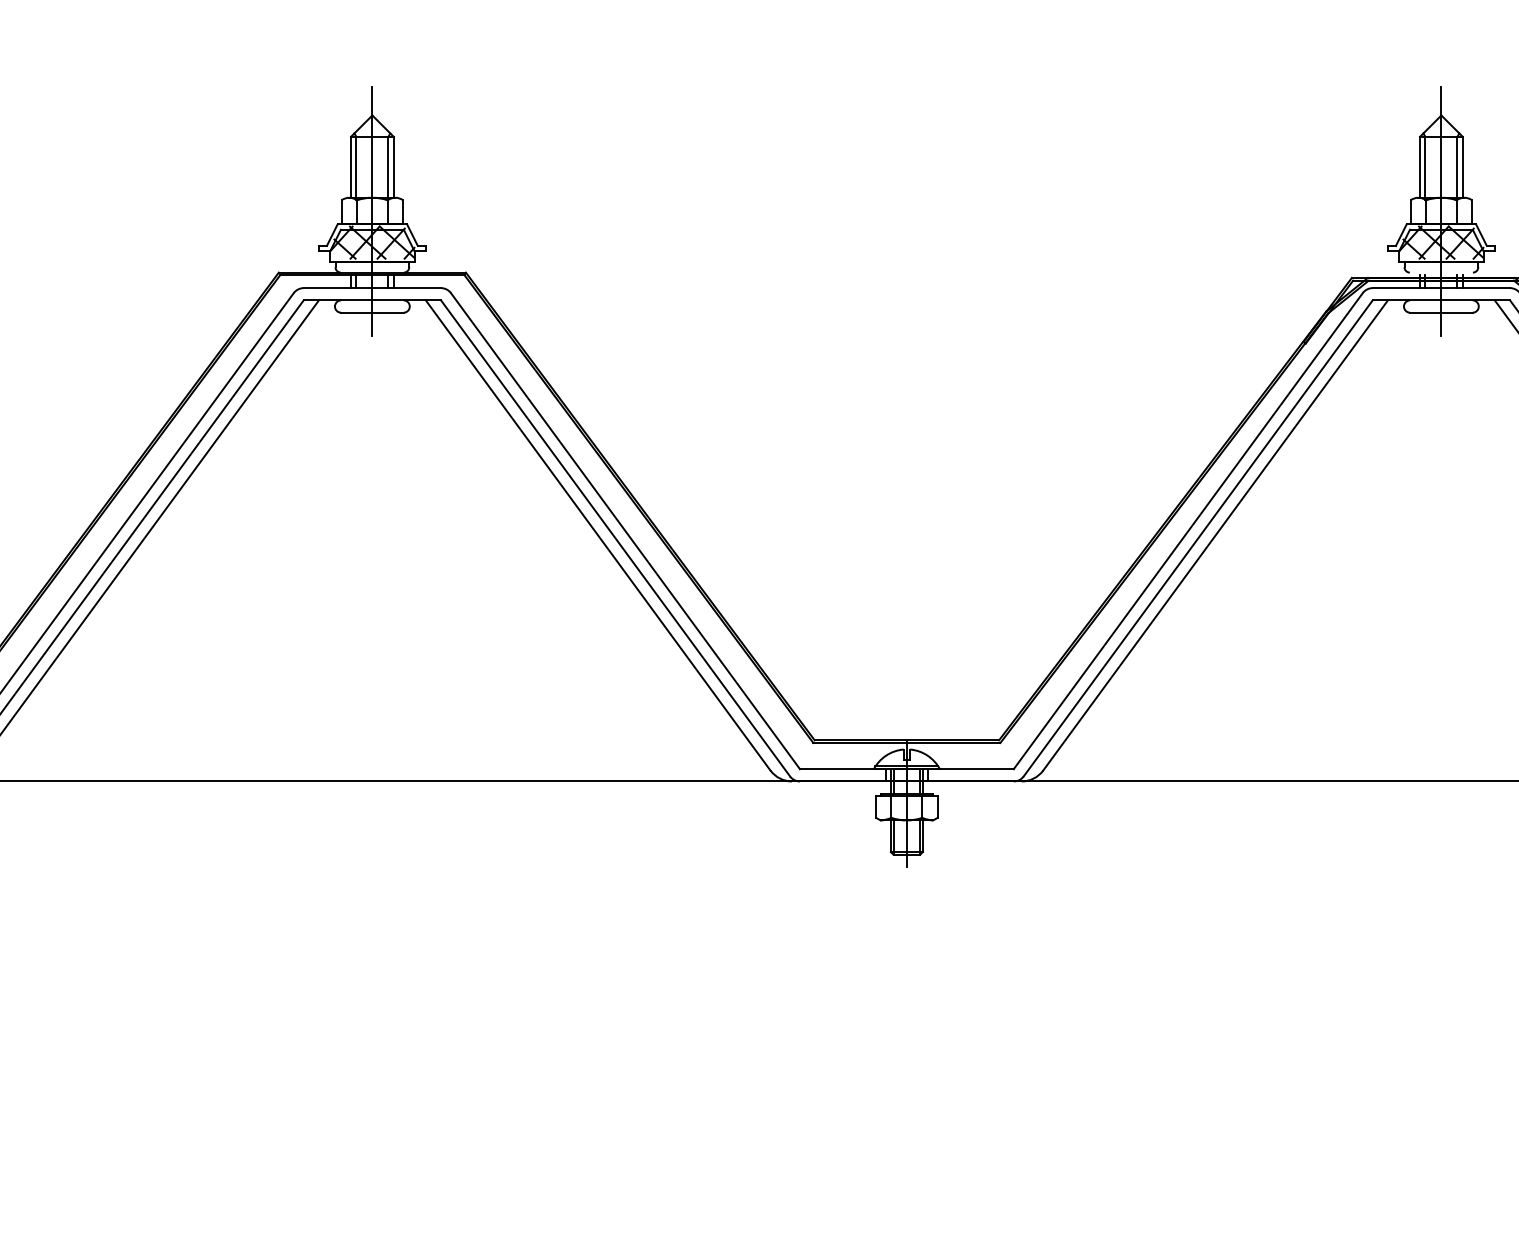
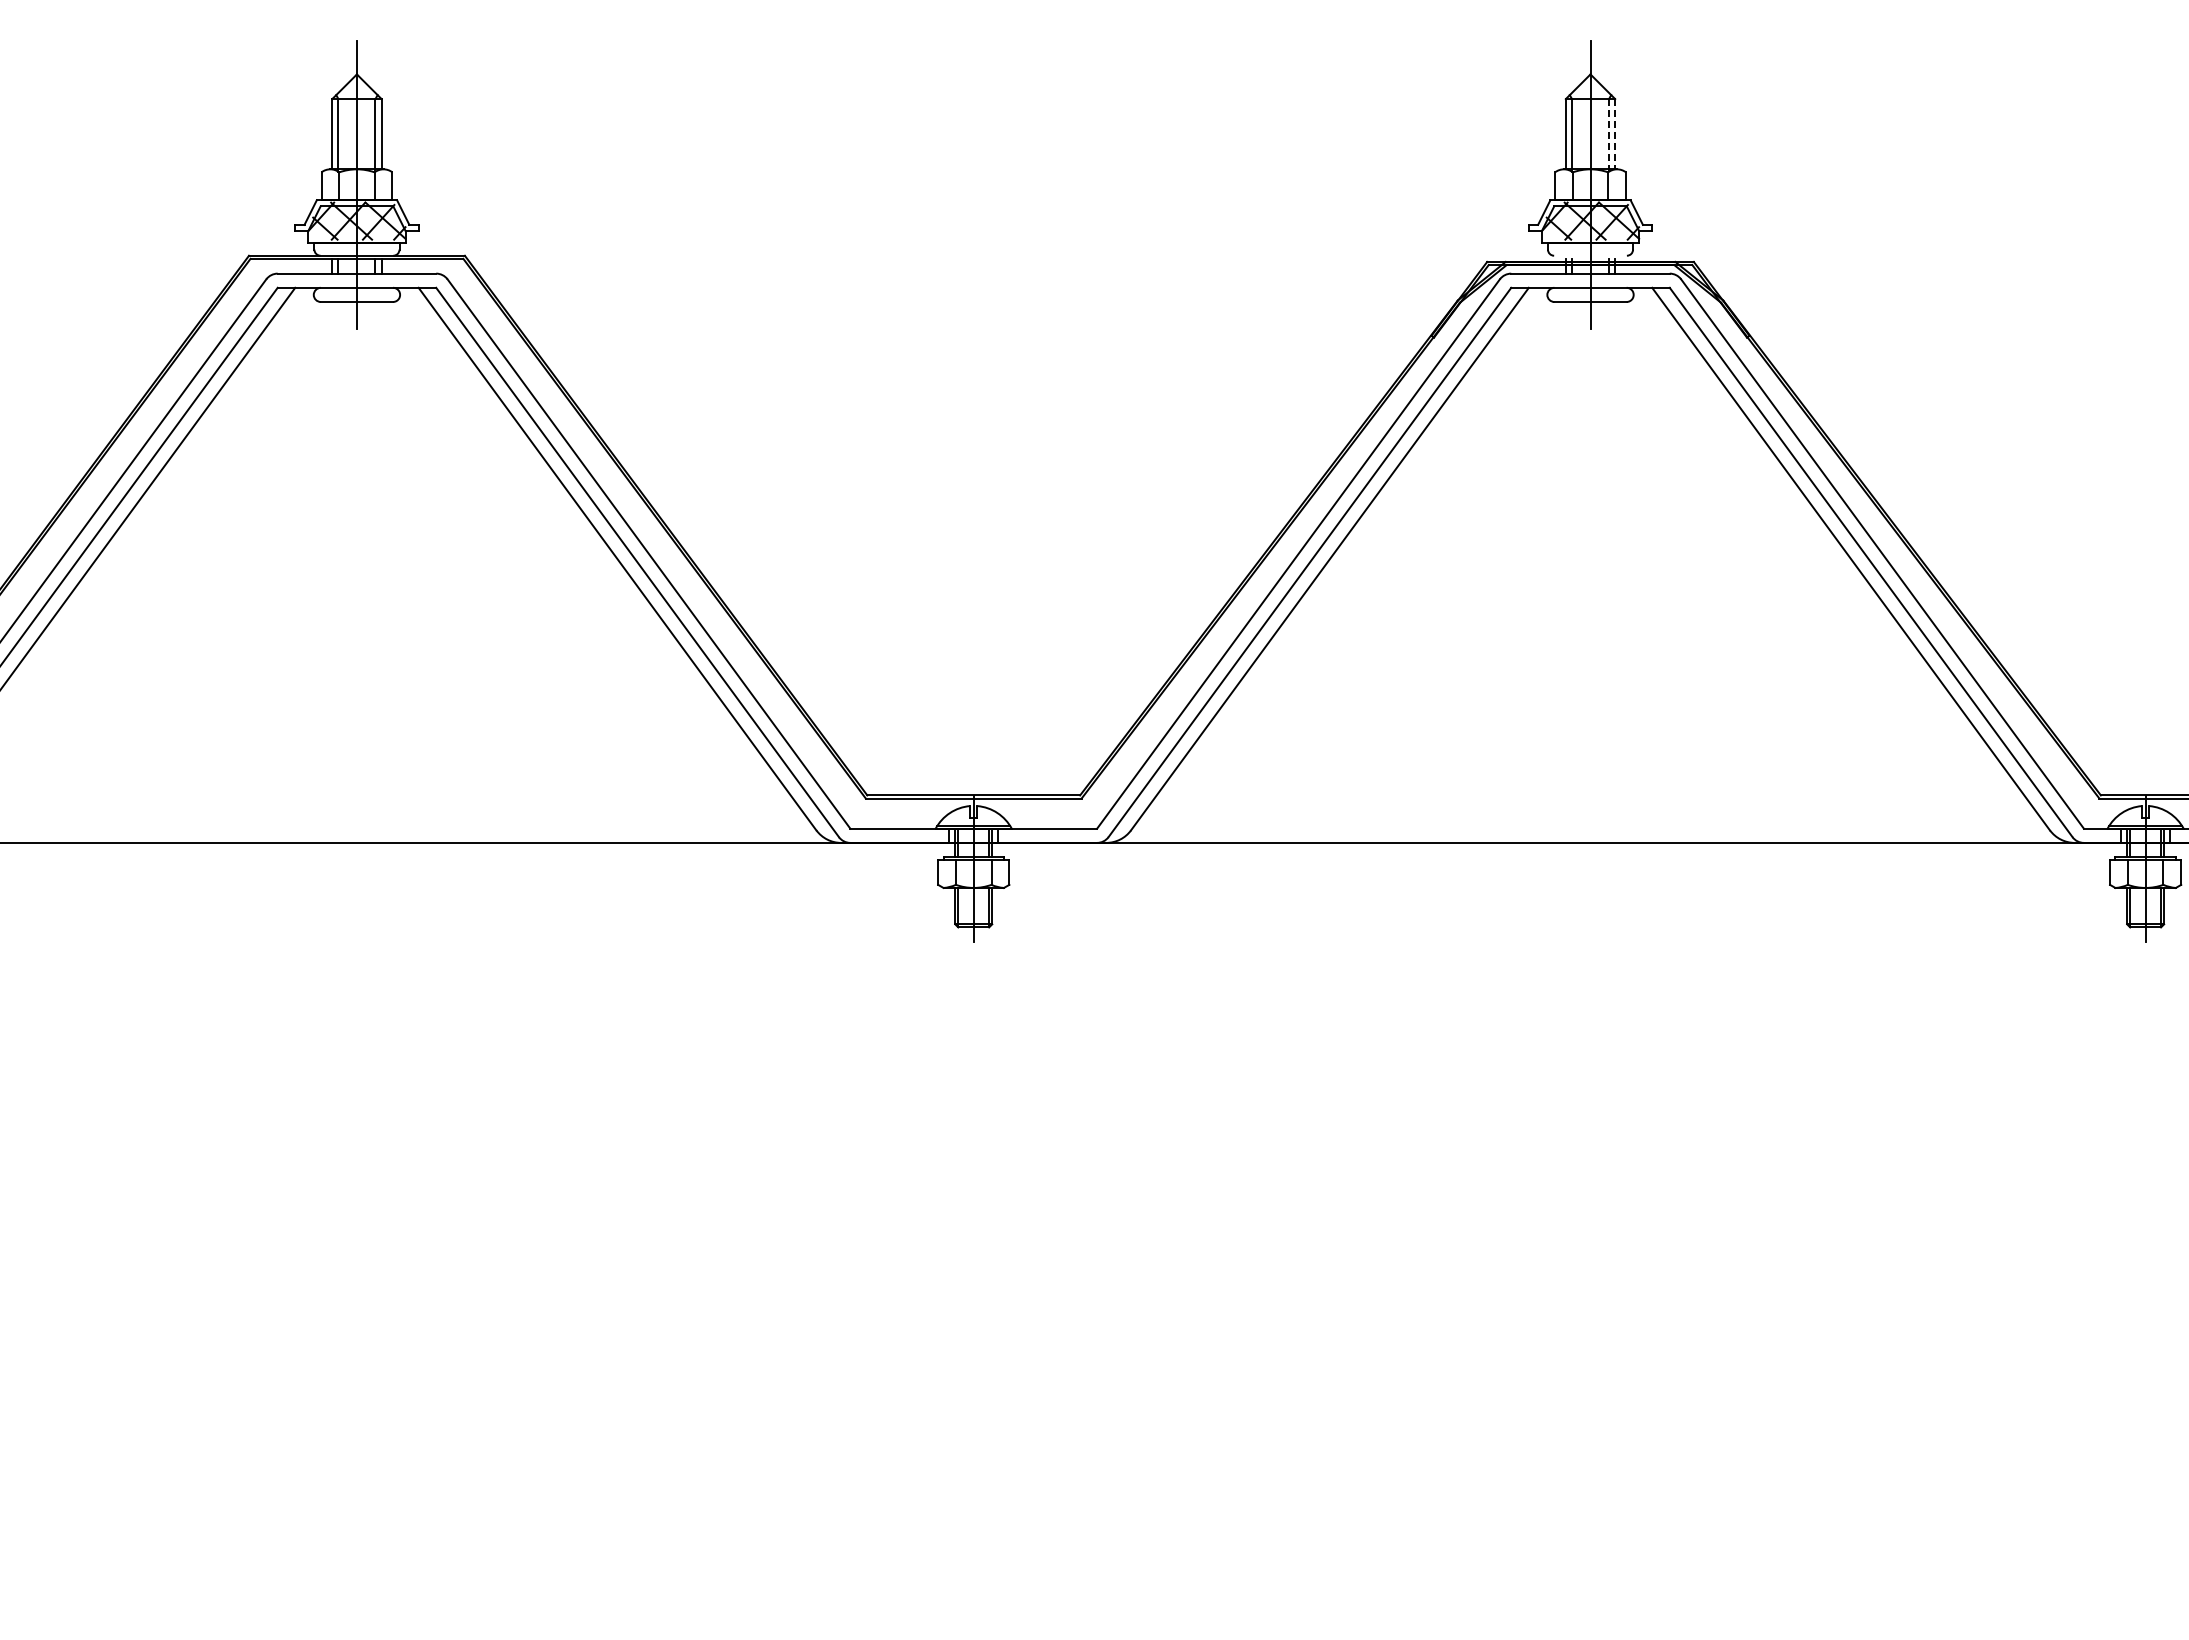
line: (1463, 167) -> (1615, 134), solid -> dashed
line: (1457, 168) -> (1609, 135), solid -> dashed

